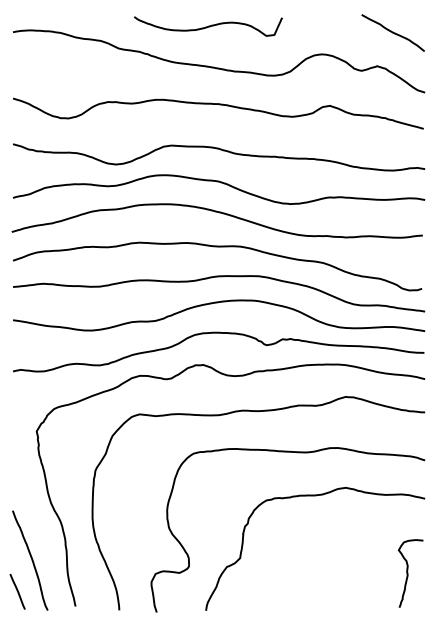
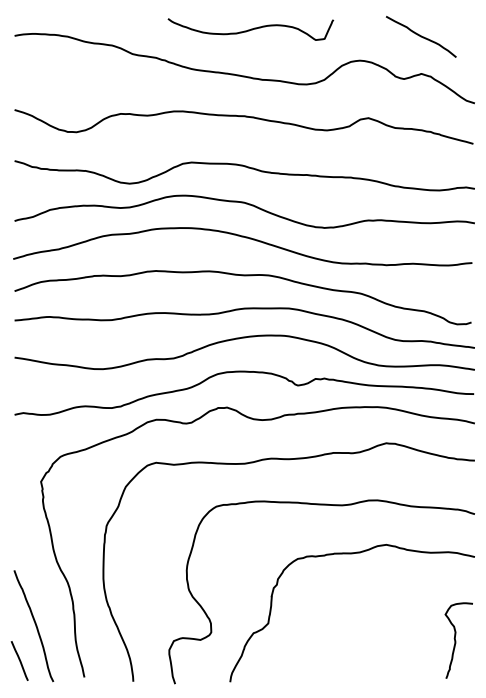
curve: (208, 26) -> (250, 29), moved
curve: (393, 32) -> (421, 36), moved

